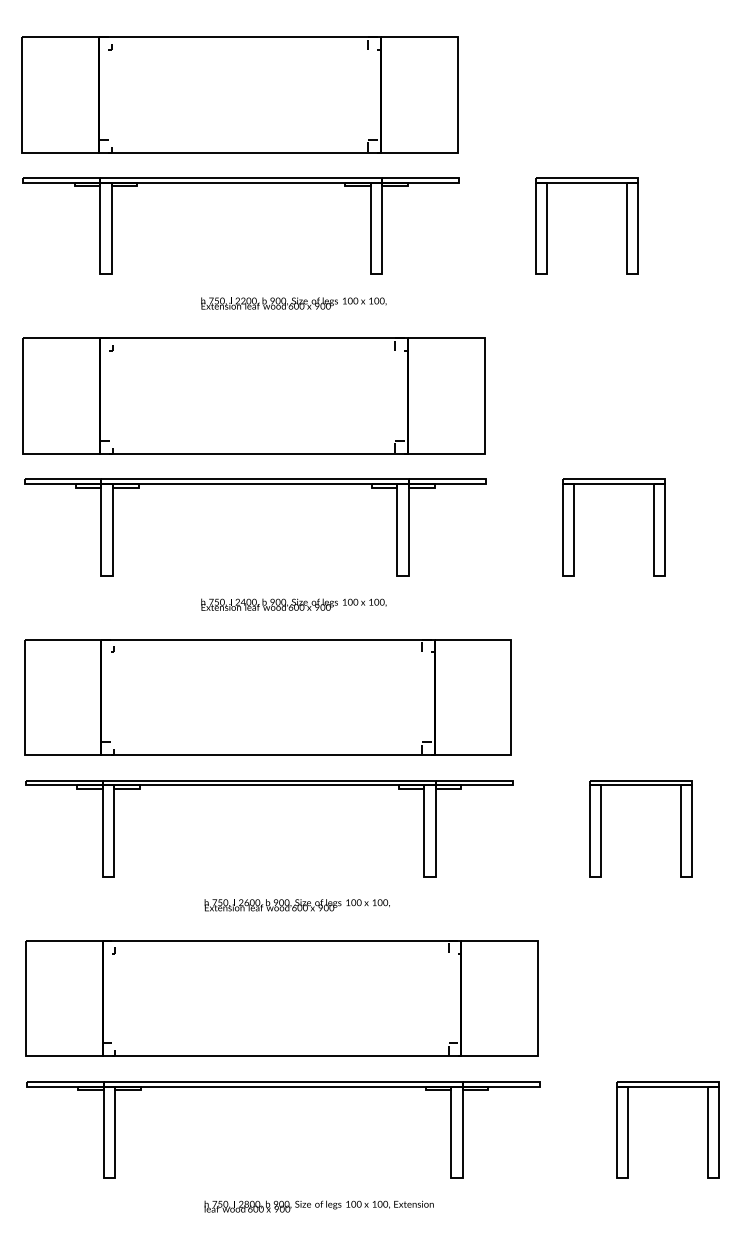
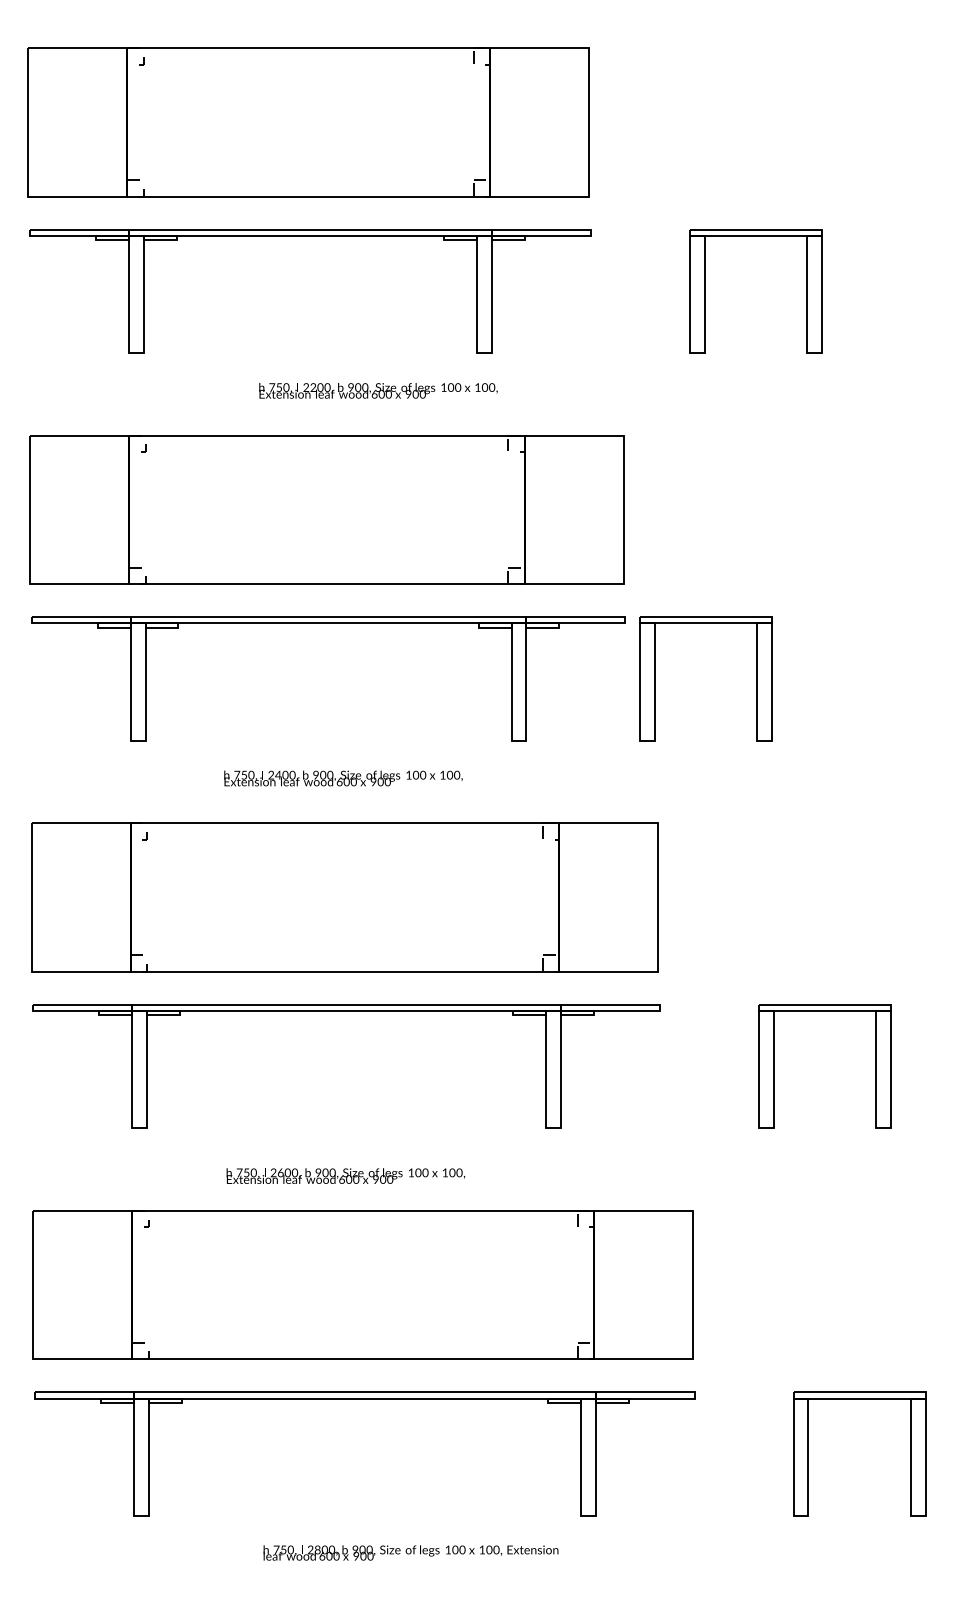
part: (574, 527) -> (655, 678), moved
text: (293, 604) -> (343, 778), moved
text: (297, 904) -> (345, 1175), moved

